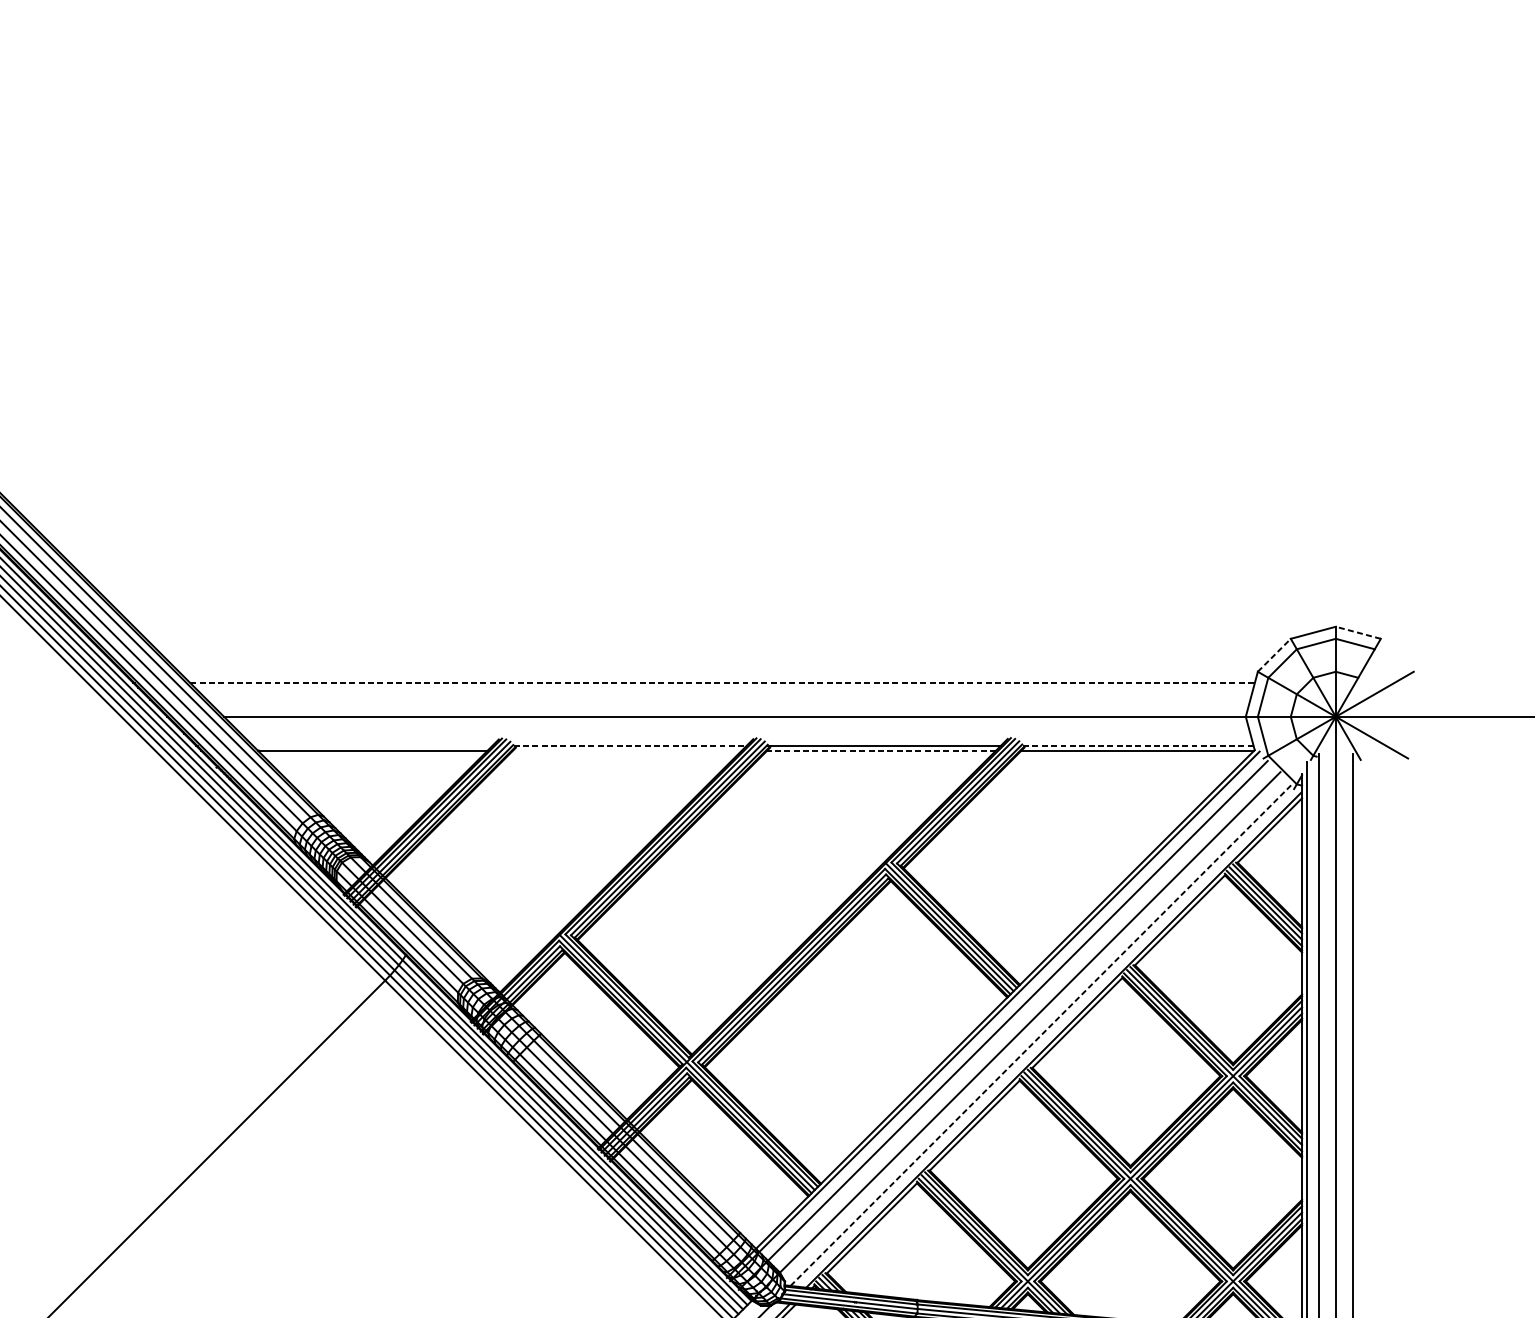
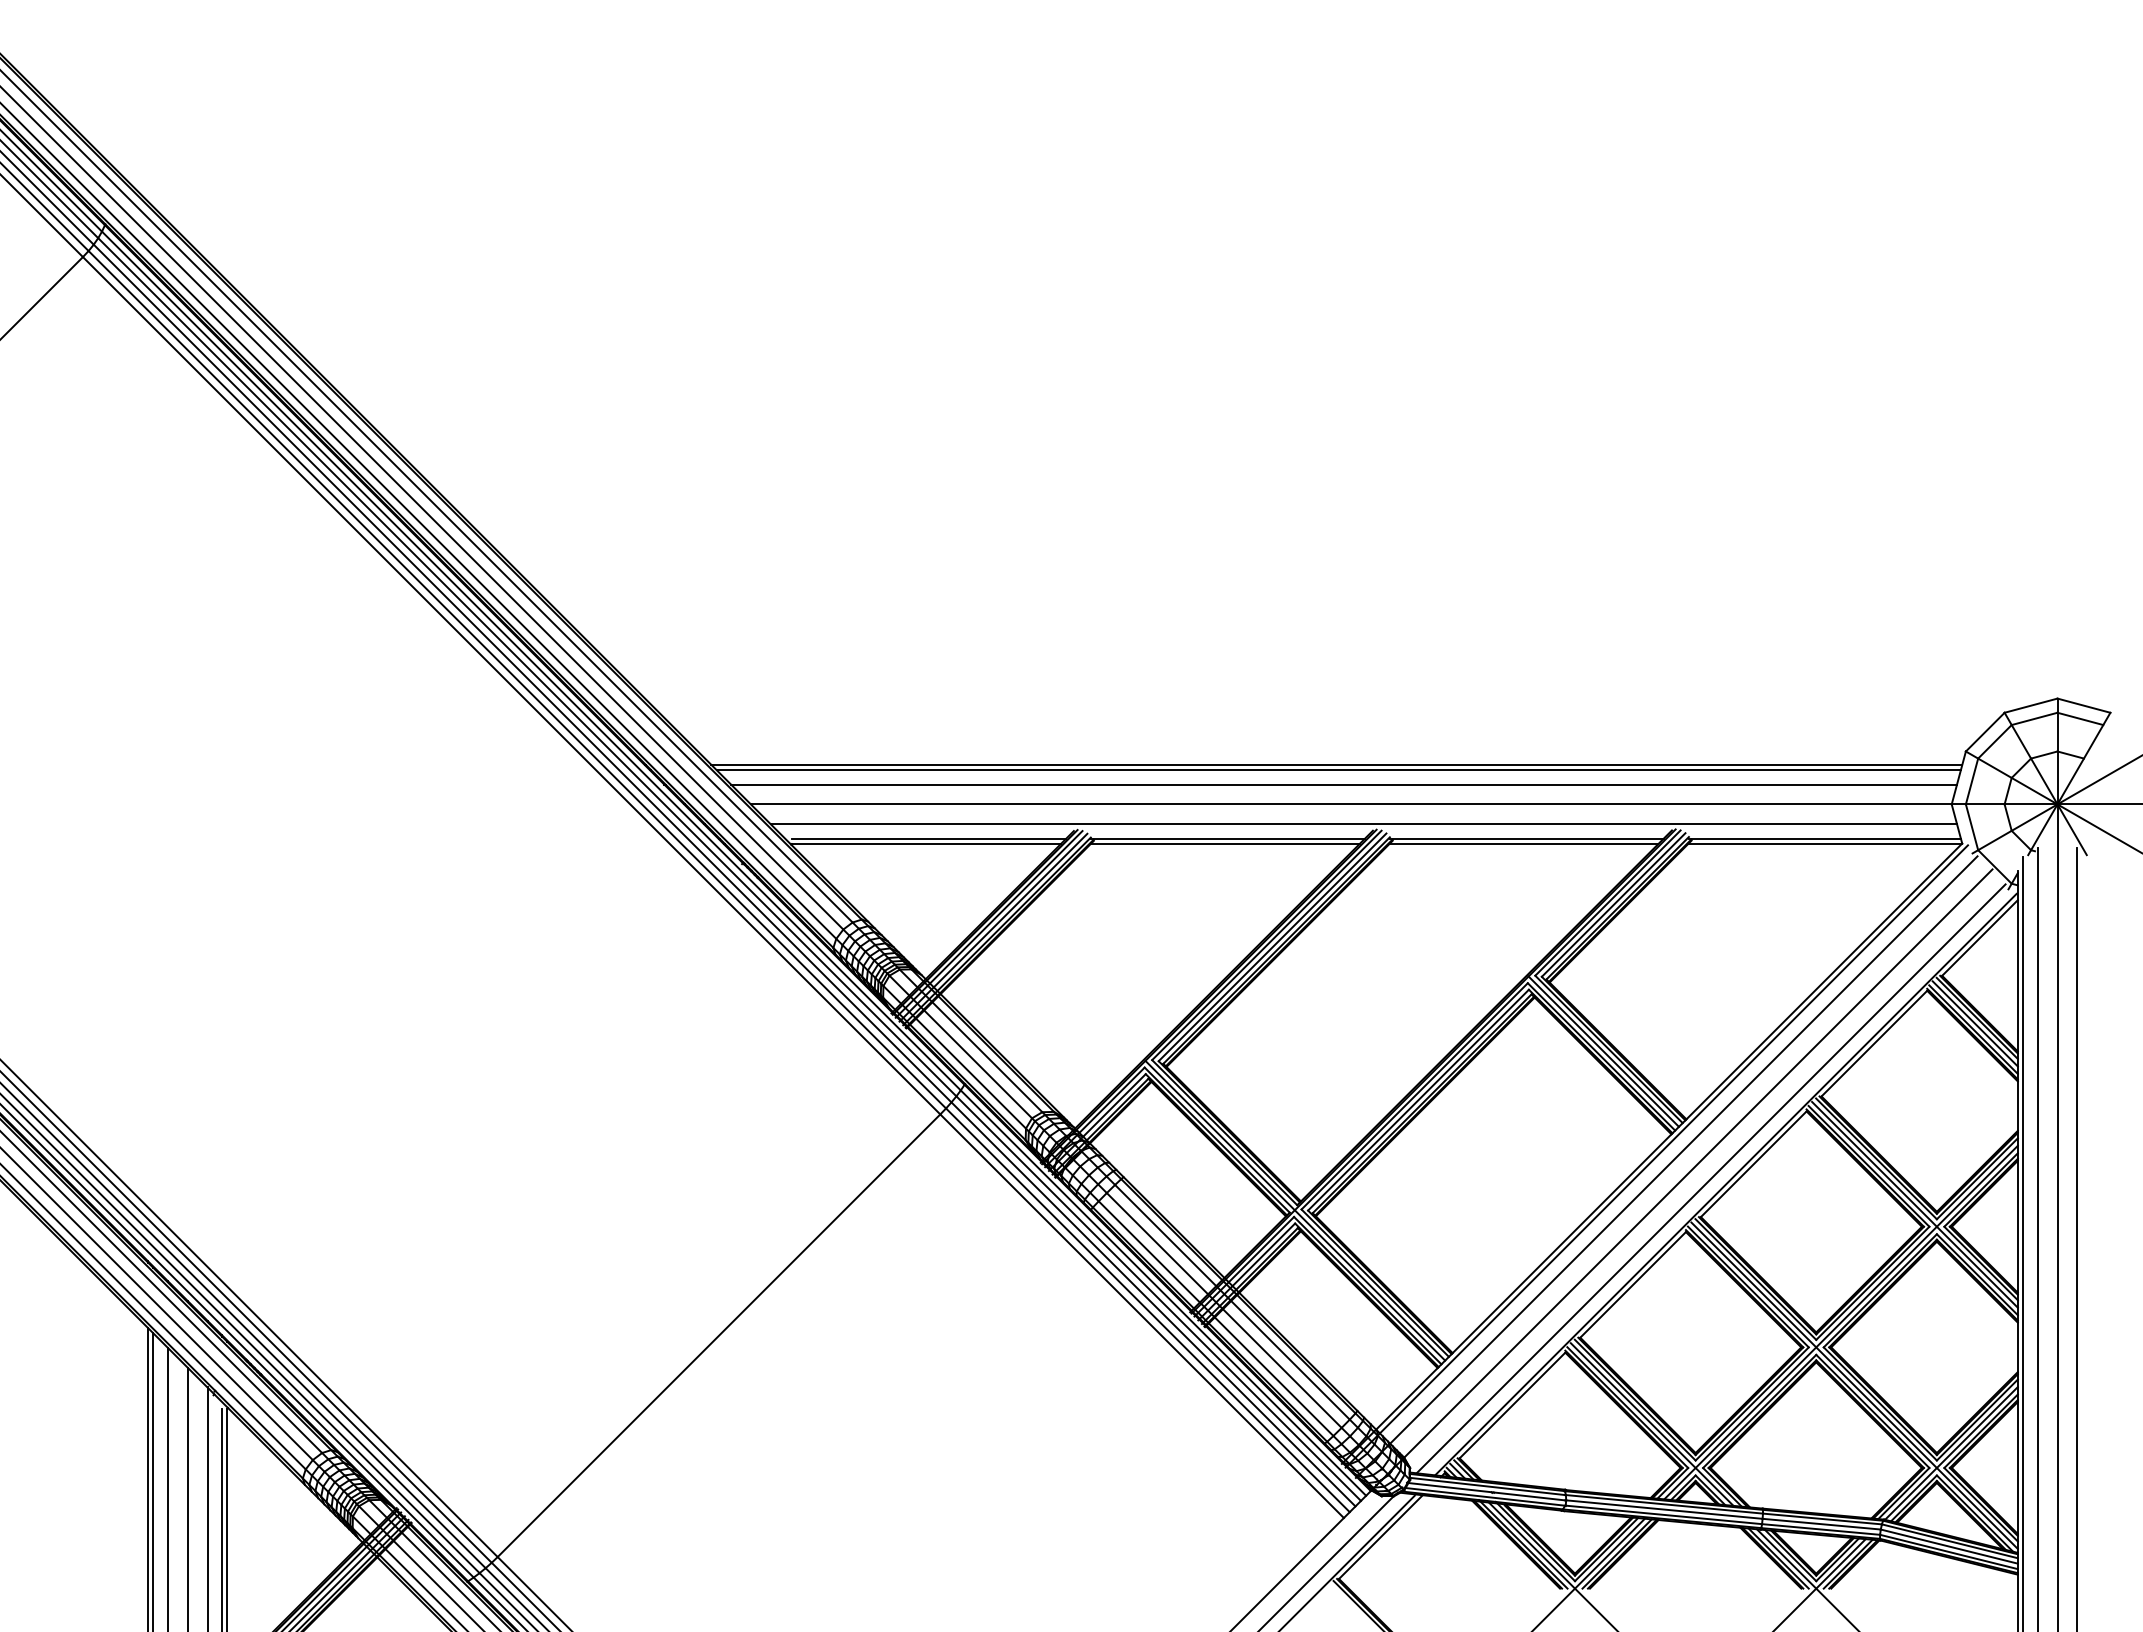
line: (1357, 632) -> (2083, 705), dashed -> solid
line: (1274, 654) -> (1985, 731), dashed -> solid
line: (722, 682) -> (1336, 764), dashed -> solid
line: (724, 687) -> (1338, 770), added
line: (729, 699) -> (1344, 784), added
line: (745, 733) -> (1363, 824), added
line: (376, 745) -> (929, 838), added
line: (630, 745) -> (1228, 838), dashed -> solid
line: (1138, 745) -> (1825, 838), dashed -> solid
line: (627, 750) -> (1224, 844), added
line: (881, 750) -> (1523, 844), dashed -> solid
line: (1041, 1035) -> (1711, 1178), dashed -> solid

